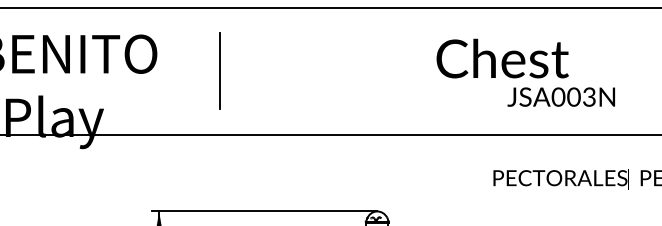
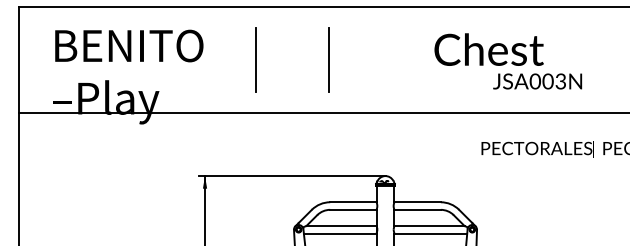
line: (308, 70) -> (328, 59), added

